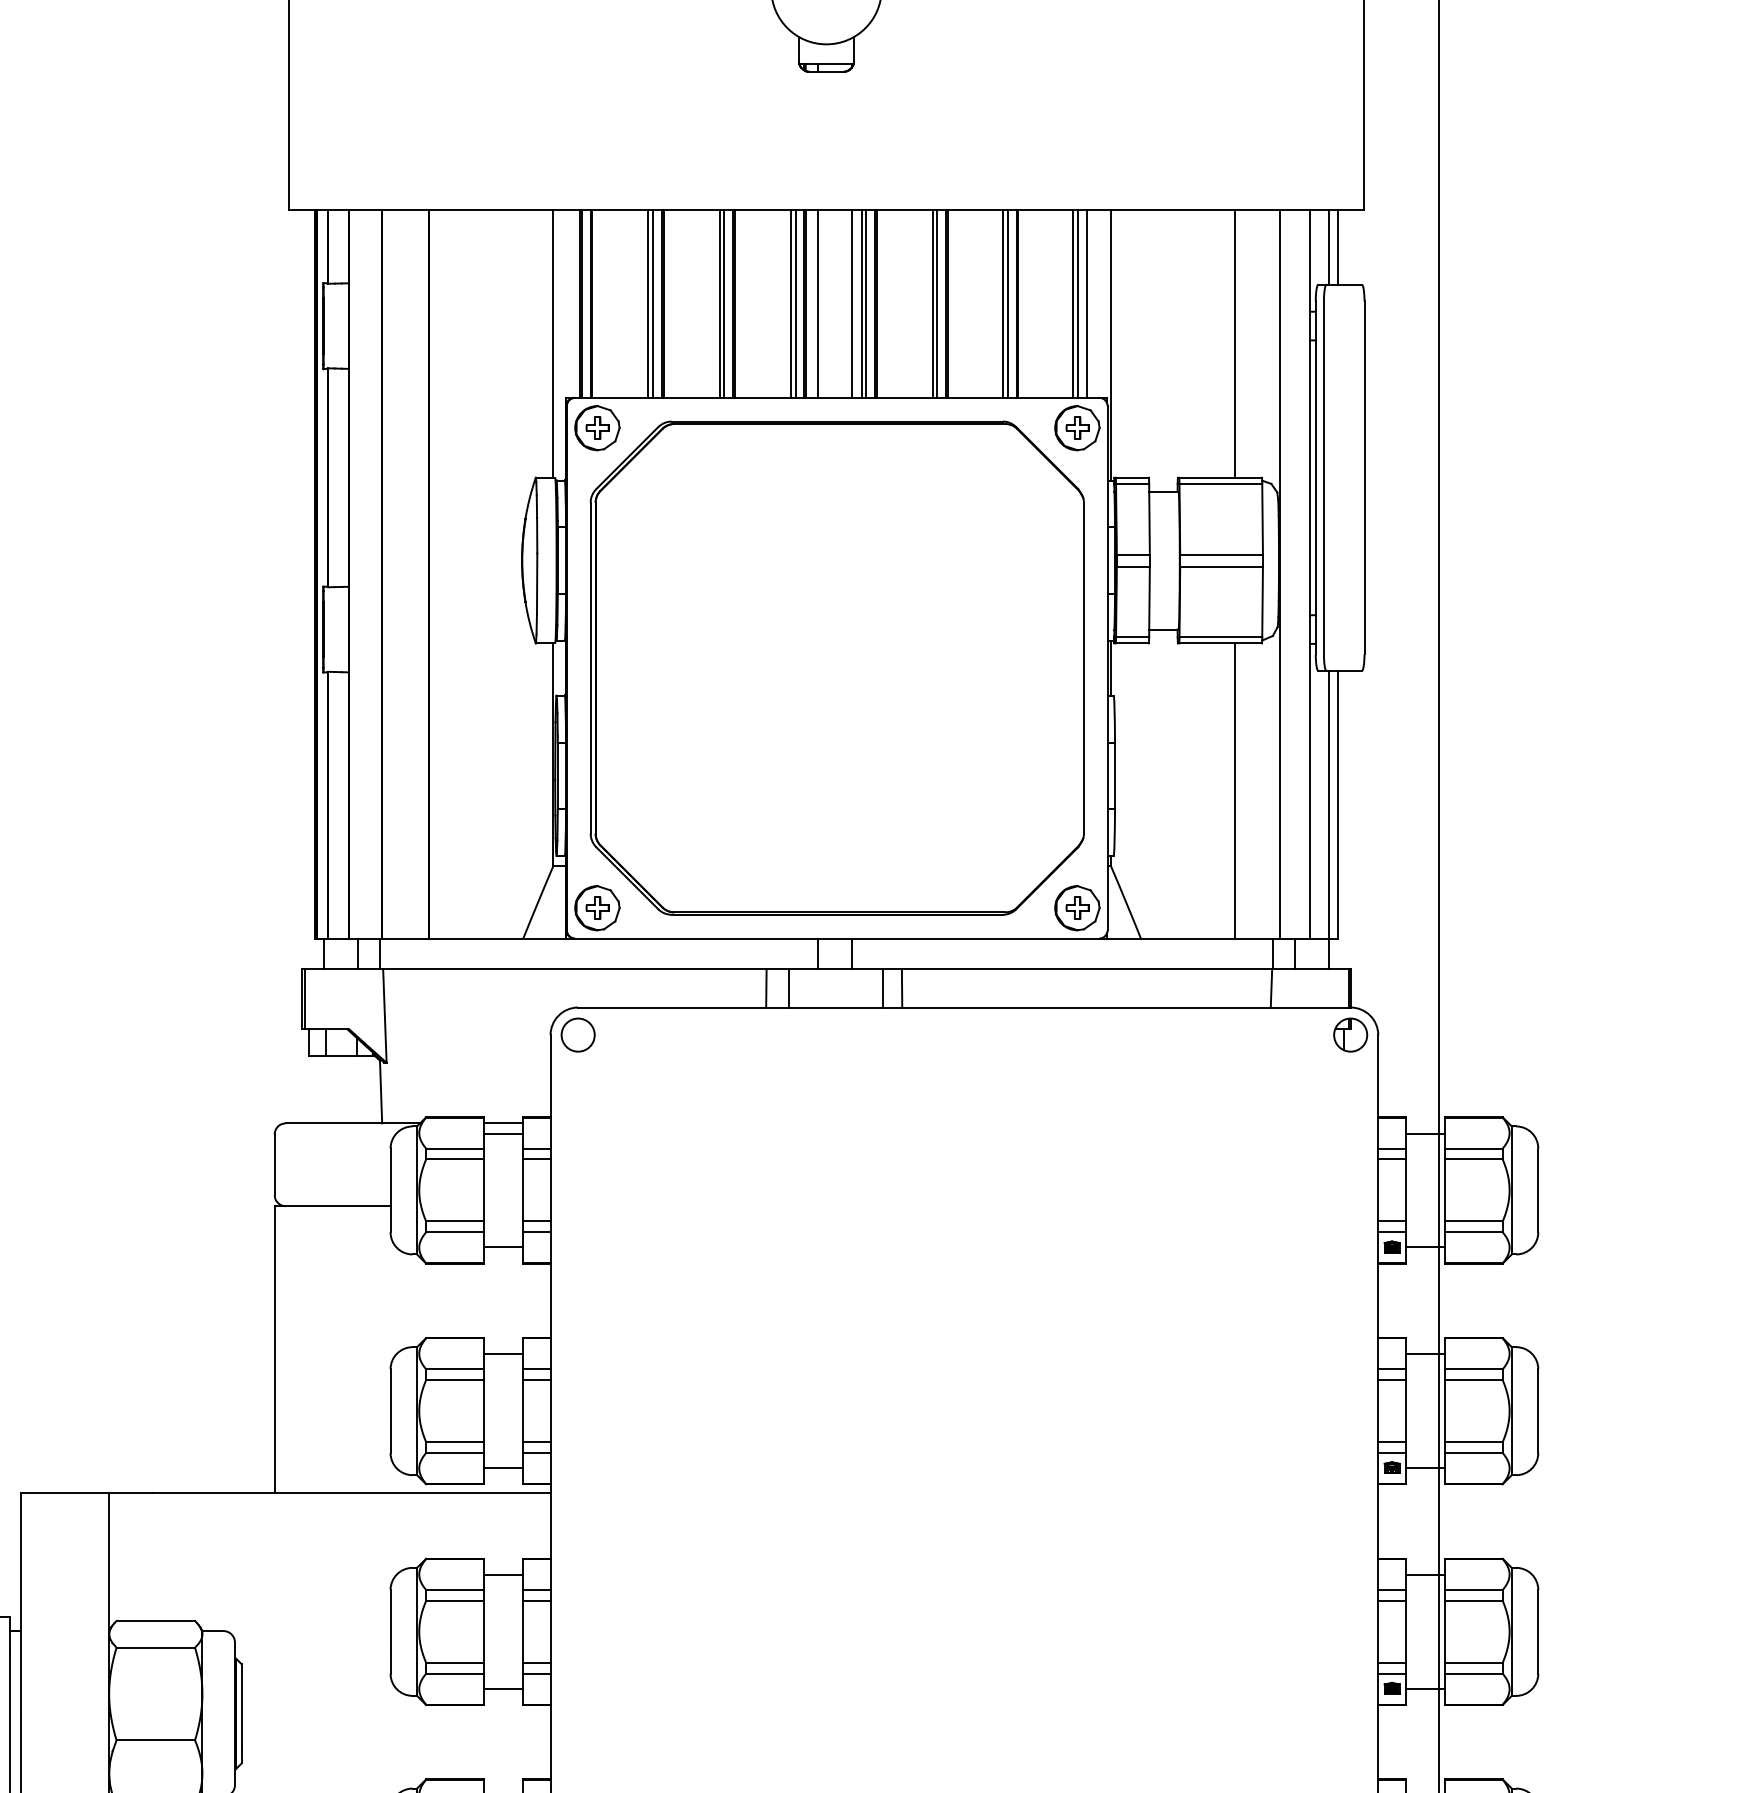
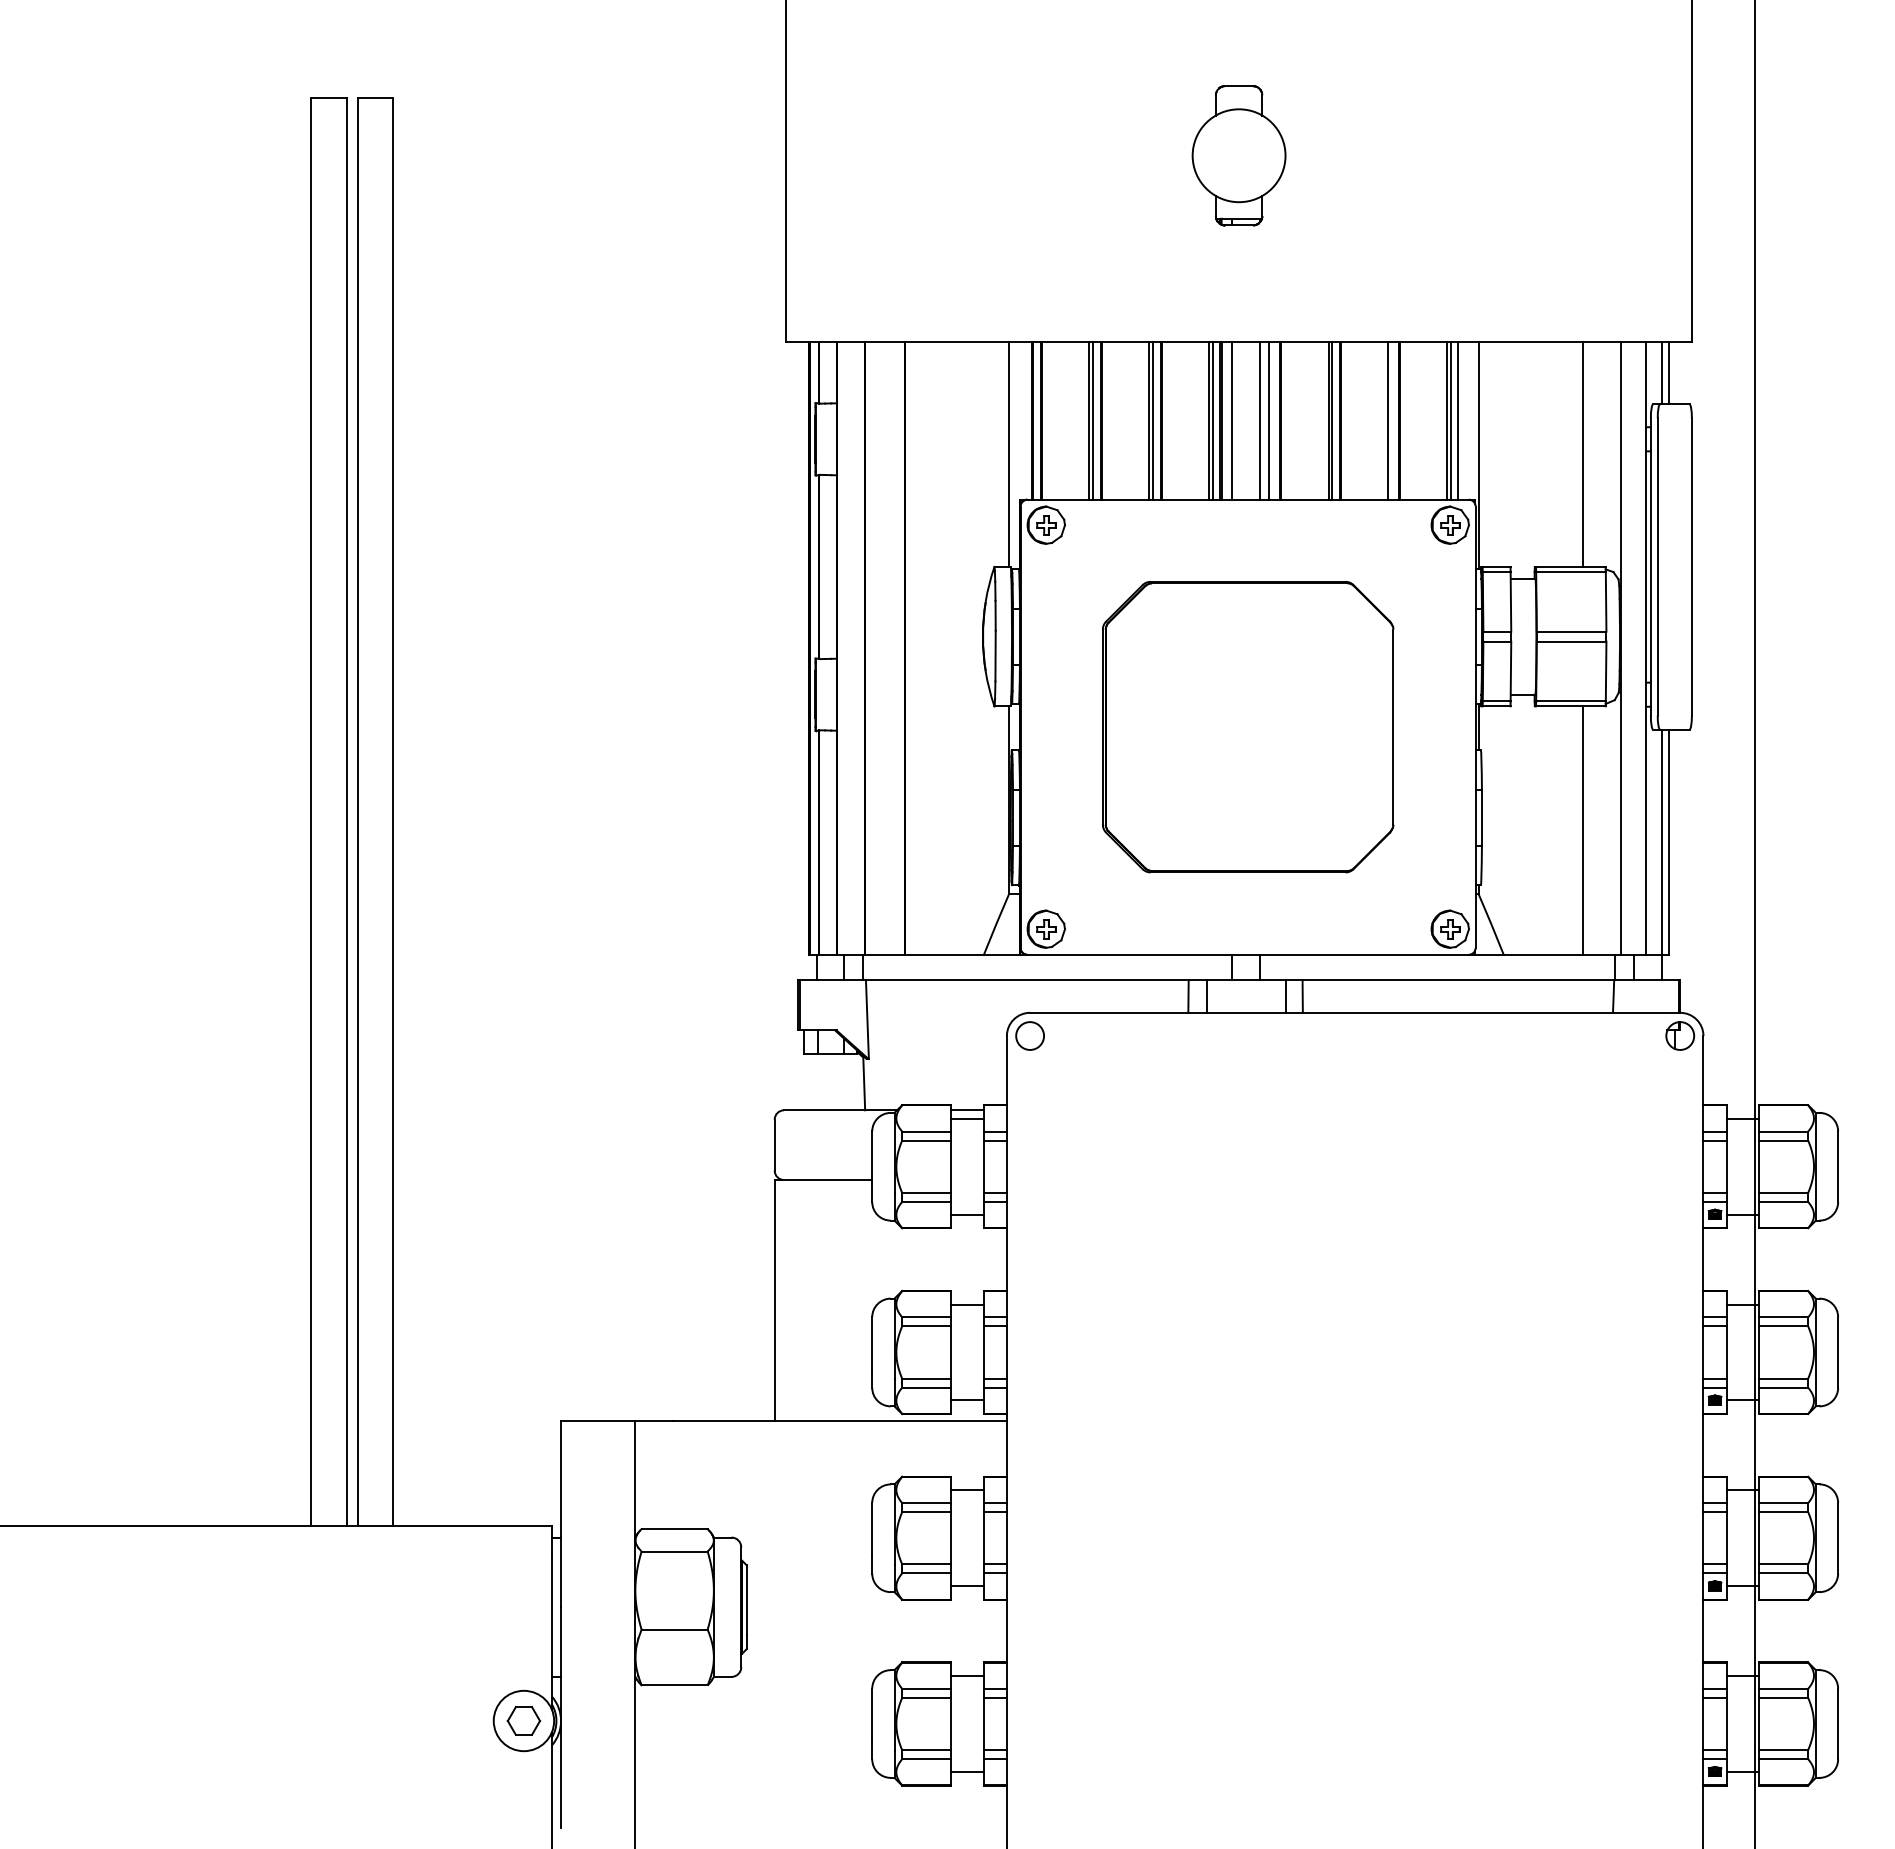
line: (866, 303) -> (1272, 420), removed
line: (1007, 303) -> (1391, 420), removed
part: (836, 667) -> (1247, 726), size x0.7

